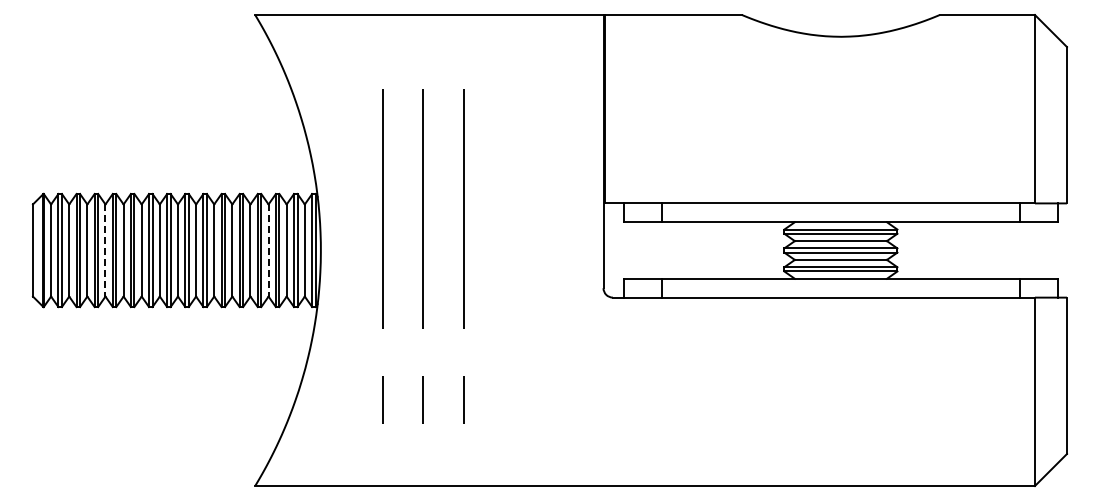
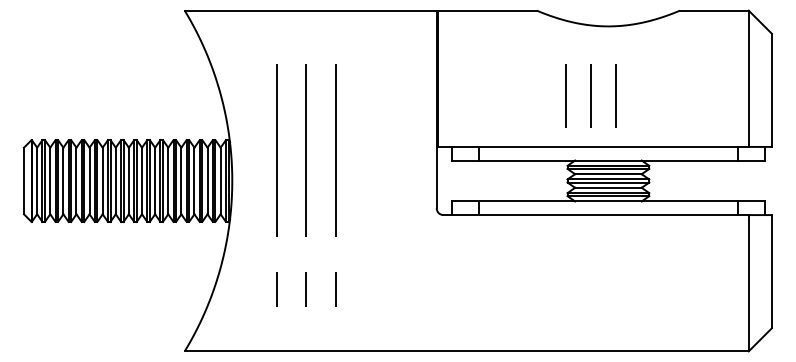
line: (781, 133) -> (565, 96), added
line: (816, 133) -> (590, 96), added
line: (850, 133) -> (615, 96), added
line: (105, 251) -> (76, 181), dashed -> solid
line: (268, 251) -> (194, 181), dashed -> solid

